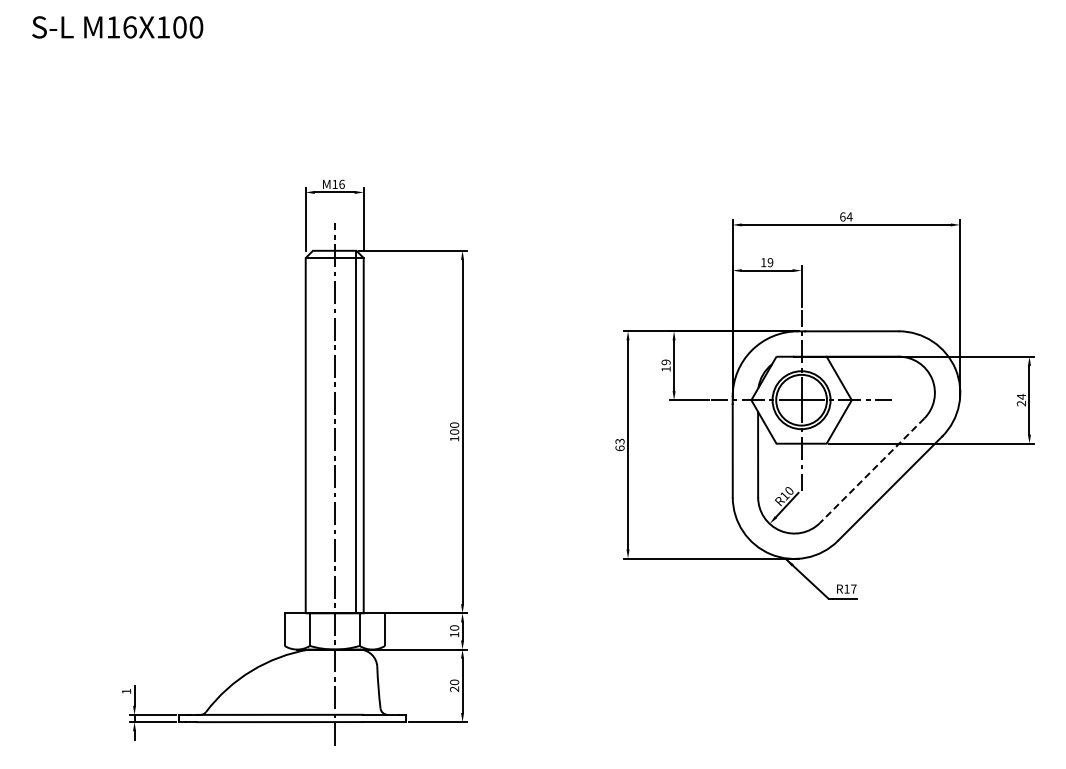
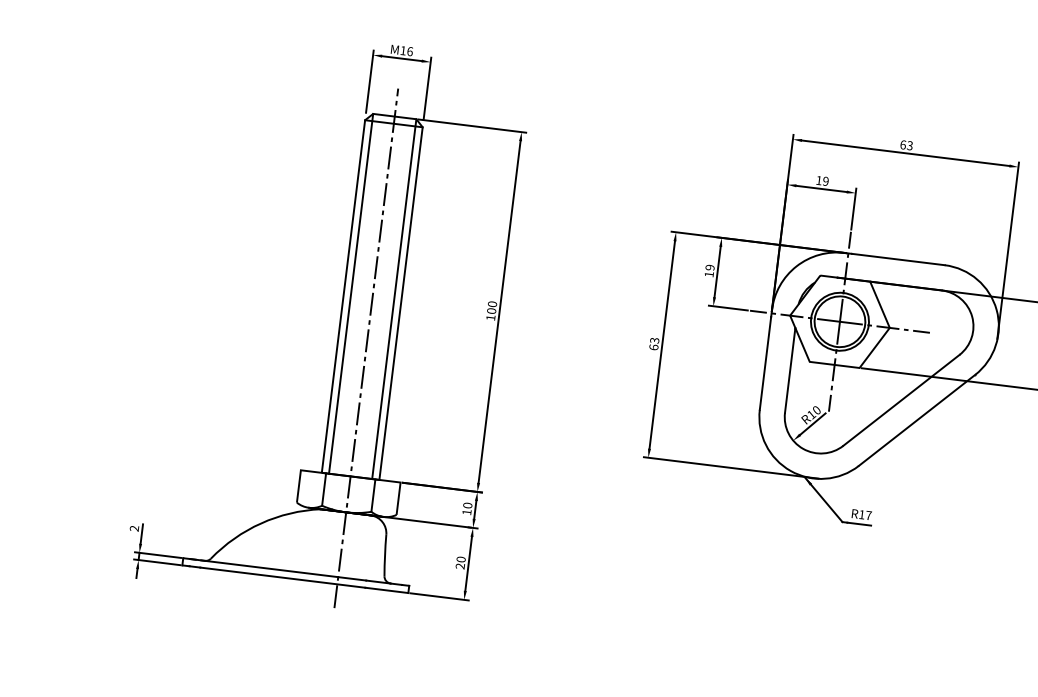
text: (849, 216) -> (909, 145), 64 -> 63
line: (312, 431) -> (350, 293), added
line: (872, 470) -> (901, 400), dashed -> solid
text: (126, 691) -> (134, 528), 1 -> 2

